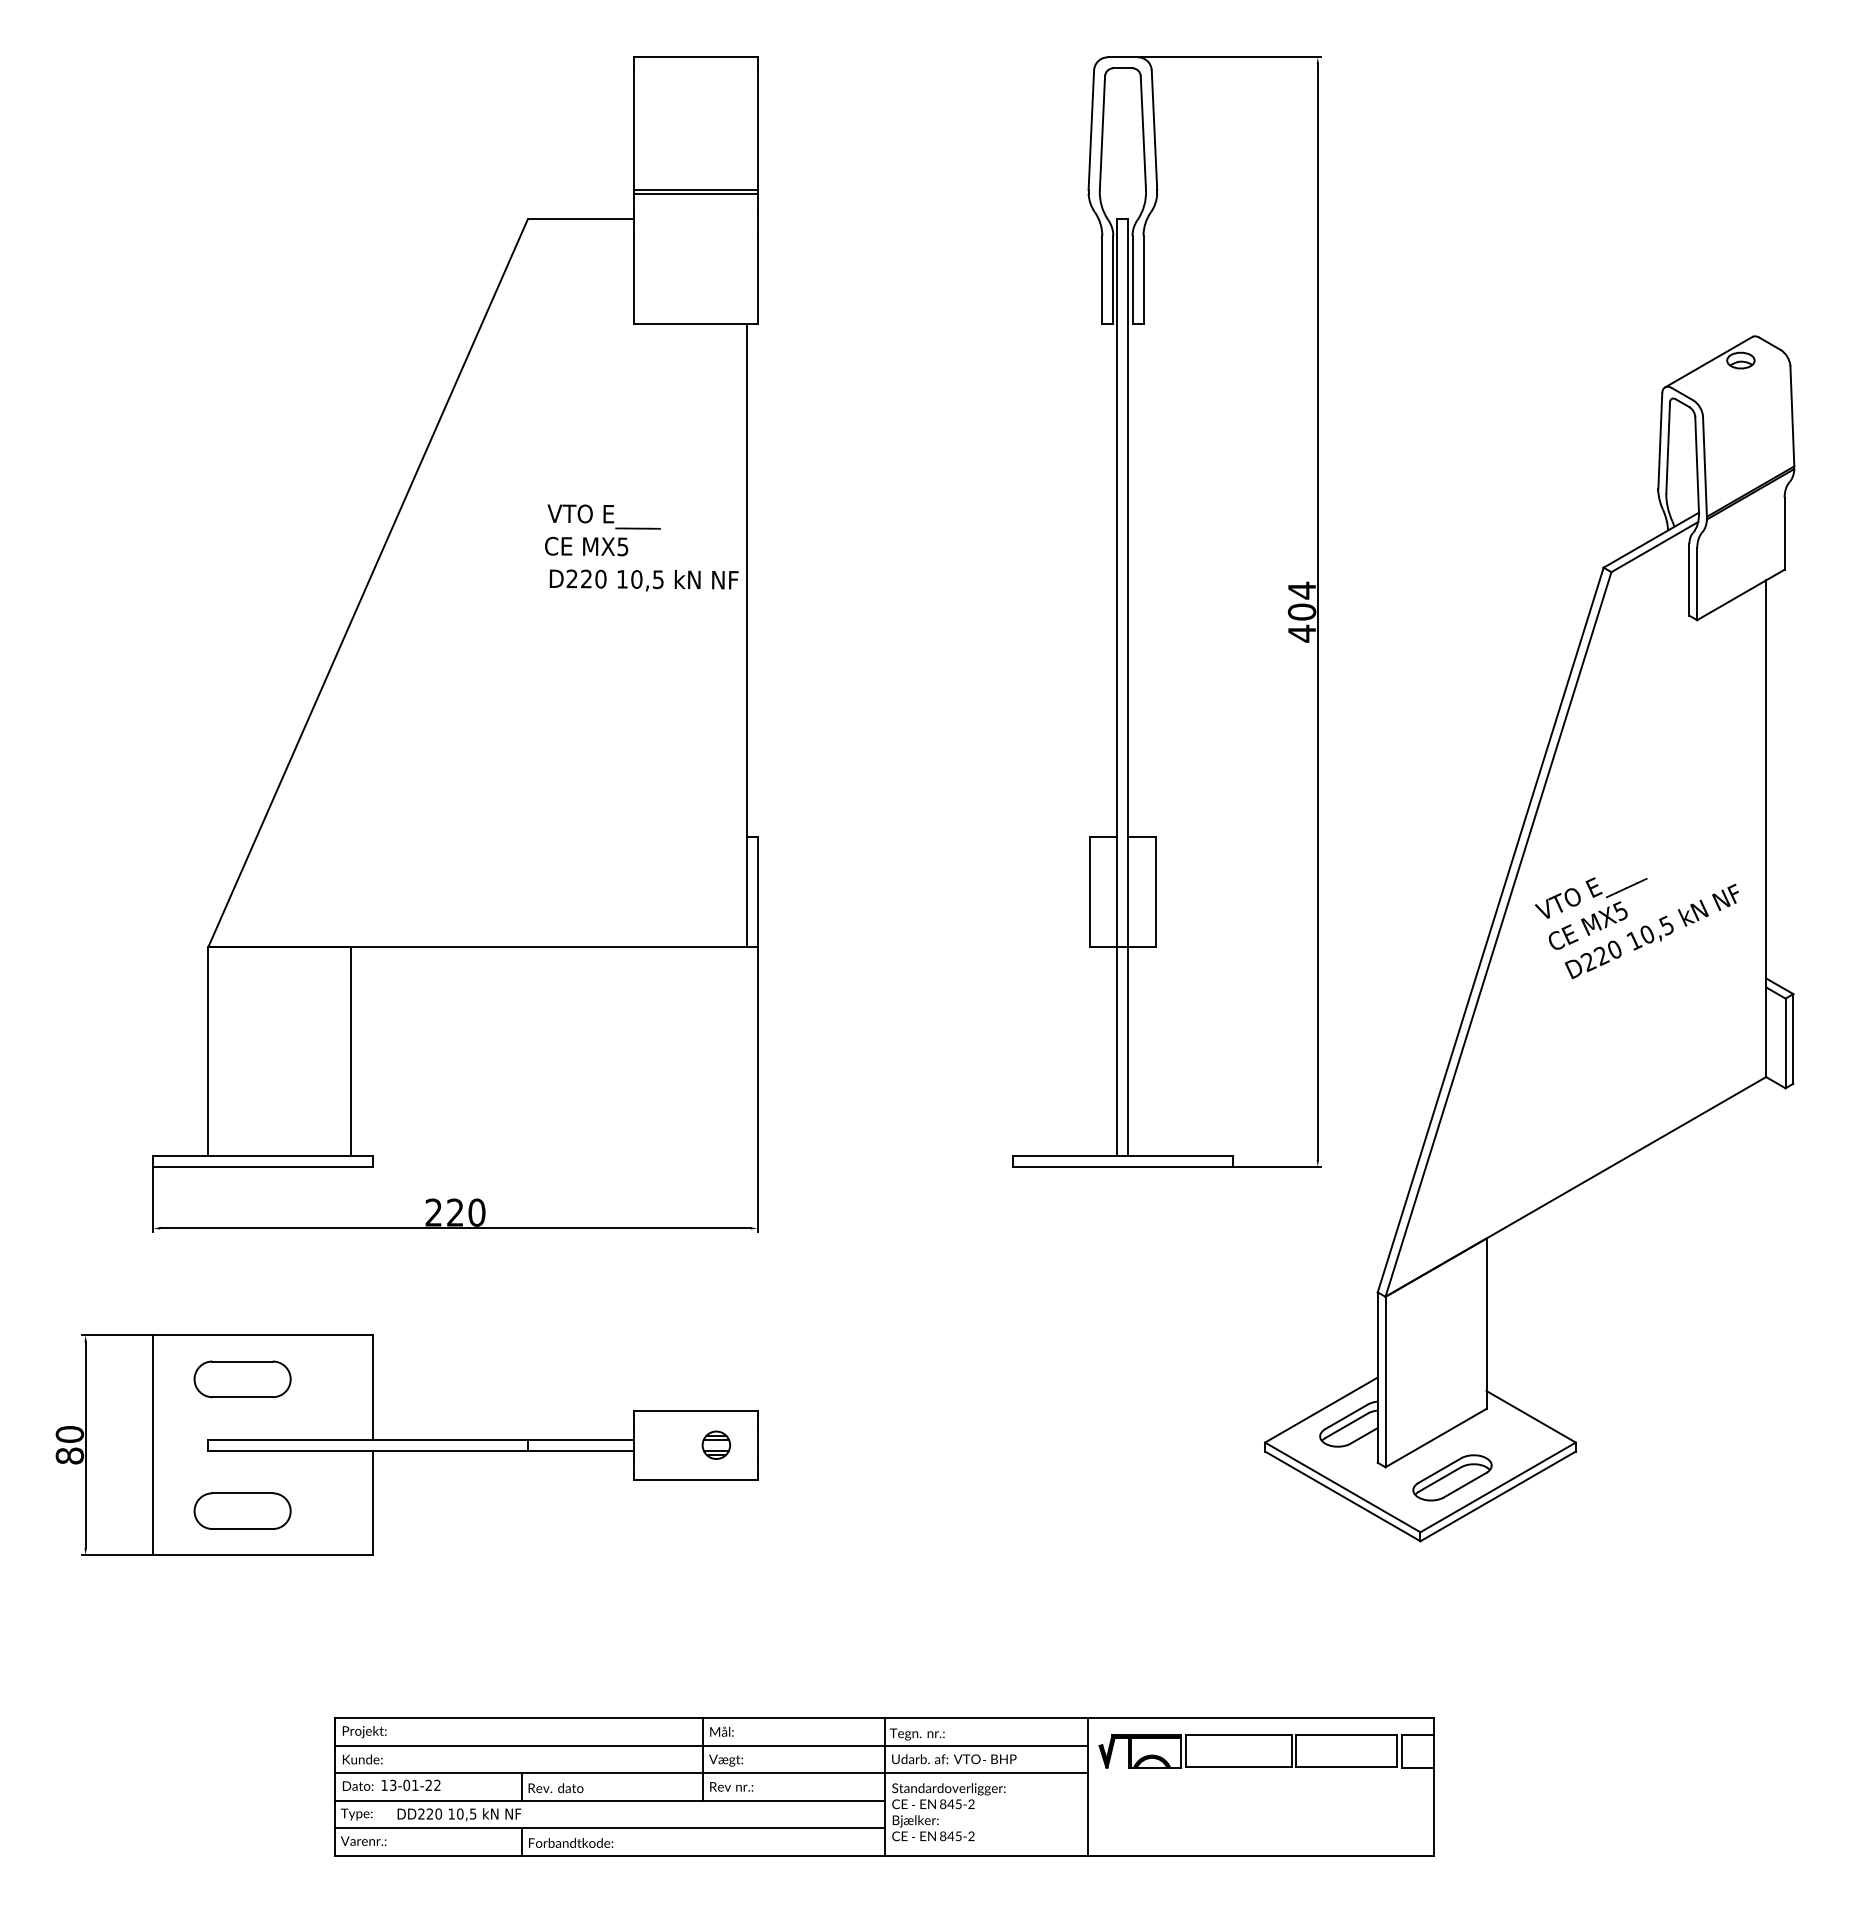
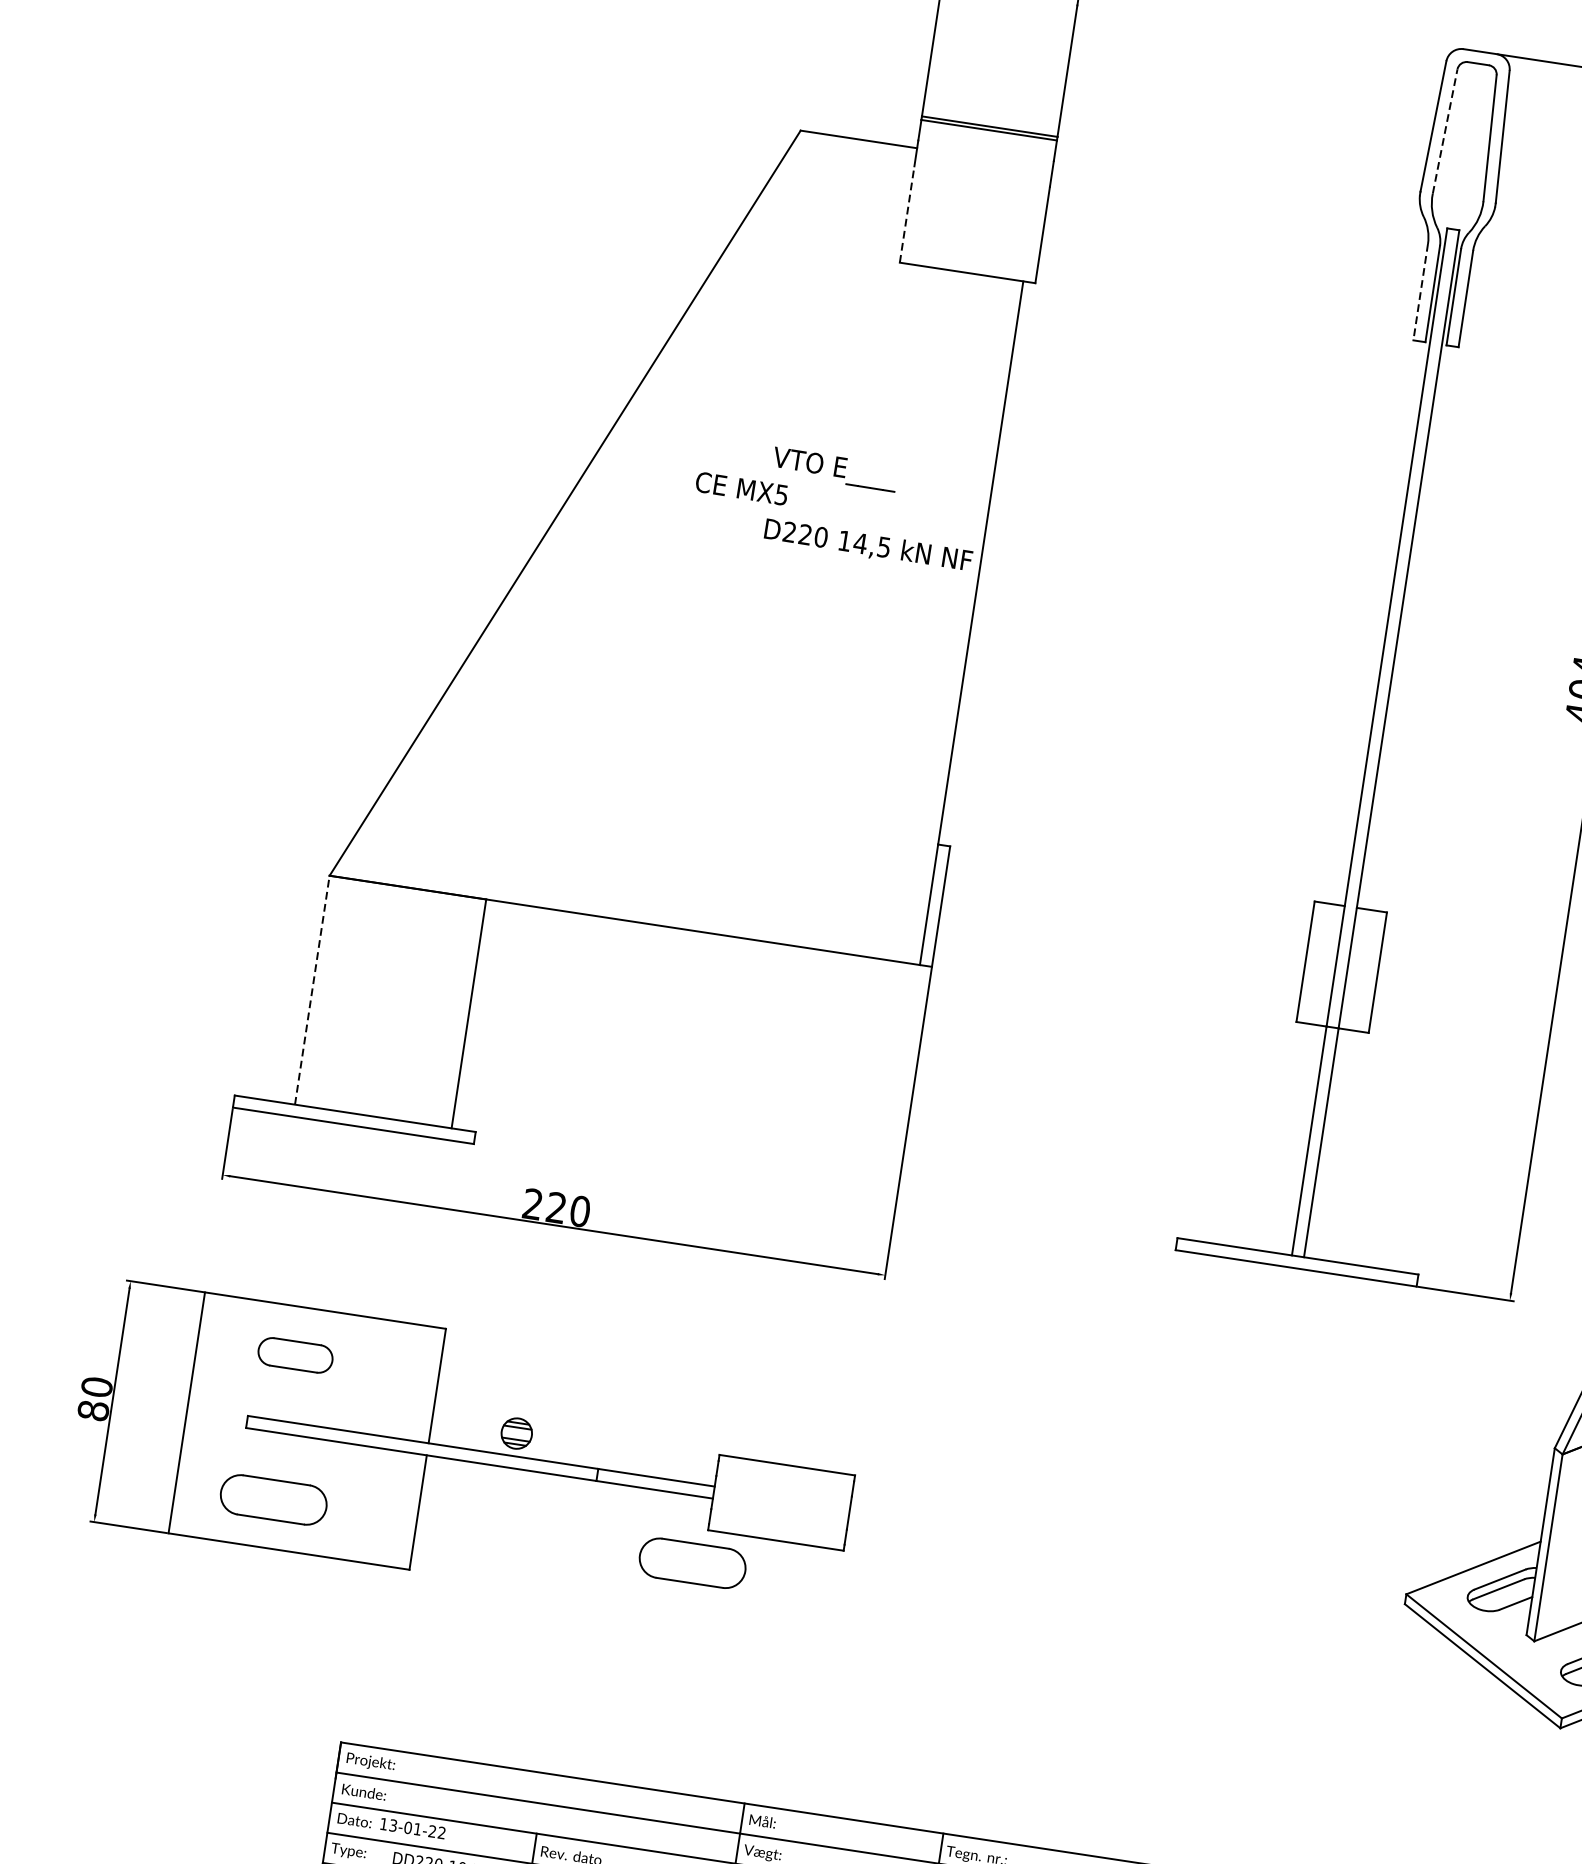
line: (1102, 132) -> (1445, 130), solid -> dashed
line: (634, 279) -> (907, 214), solid -> dashed
line: (1102, 279) -> (1420, 291), solid -> dashed
text: (586, 546) -> (741, 488), moved
text: (636, 579) -> (860, 543), 10,5 -> 14,5
line: (208, 1051) -> (312, 990), solid -> dashed
part: (242, 1379) -> (295, 1355), size x0.7
part: (715, 1444) -> (515, 1432), moved
part: (624, 1510) -> (692, 1562), added

